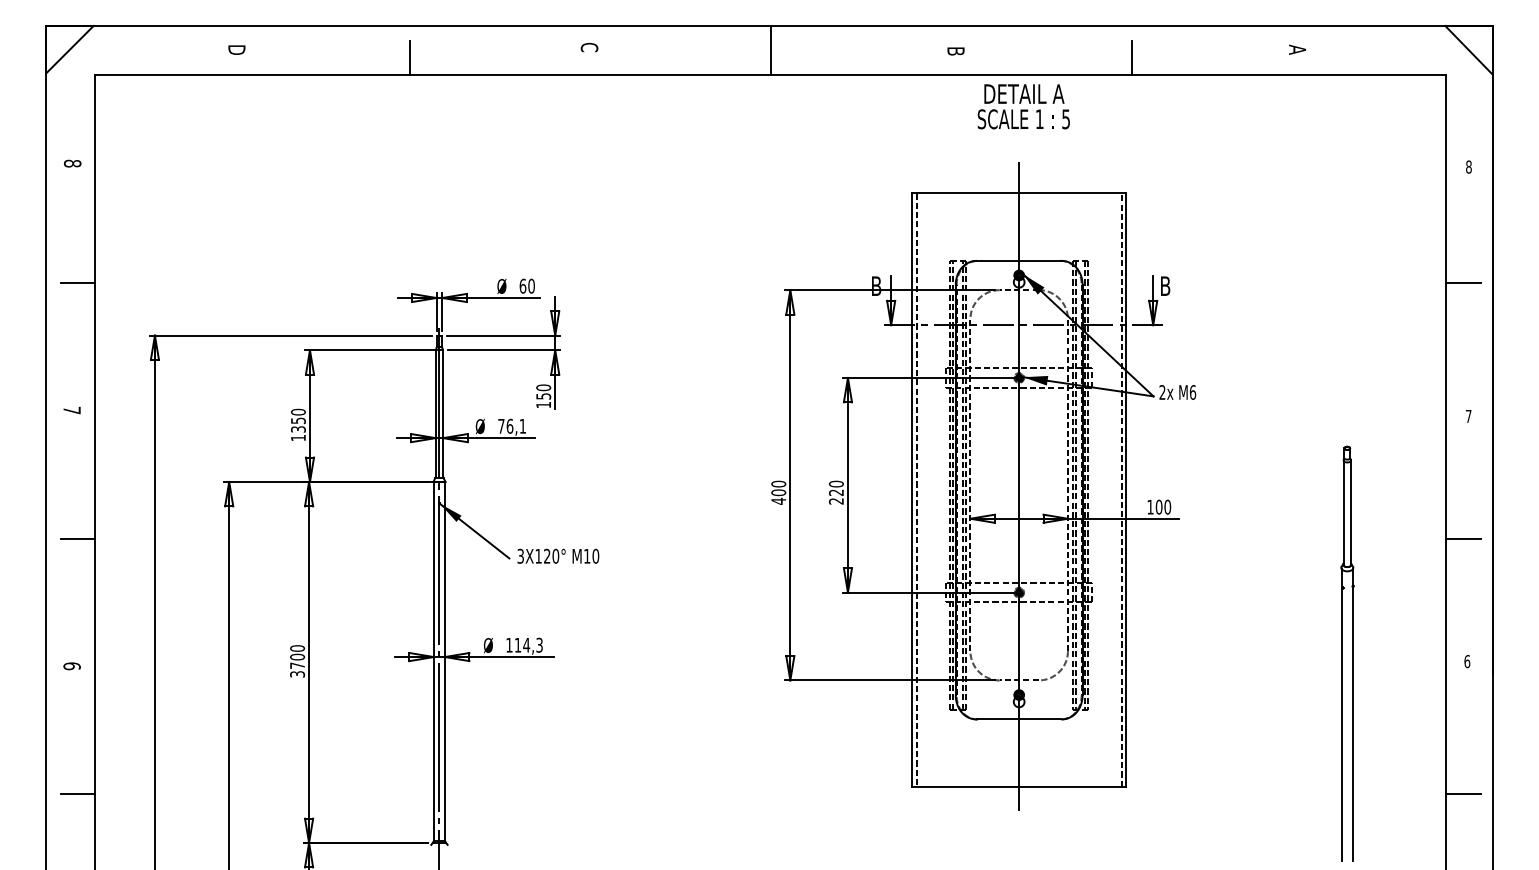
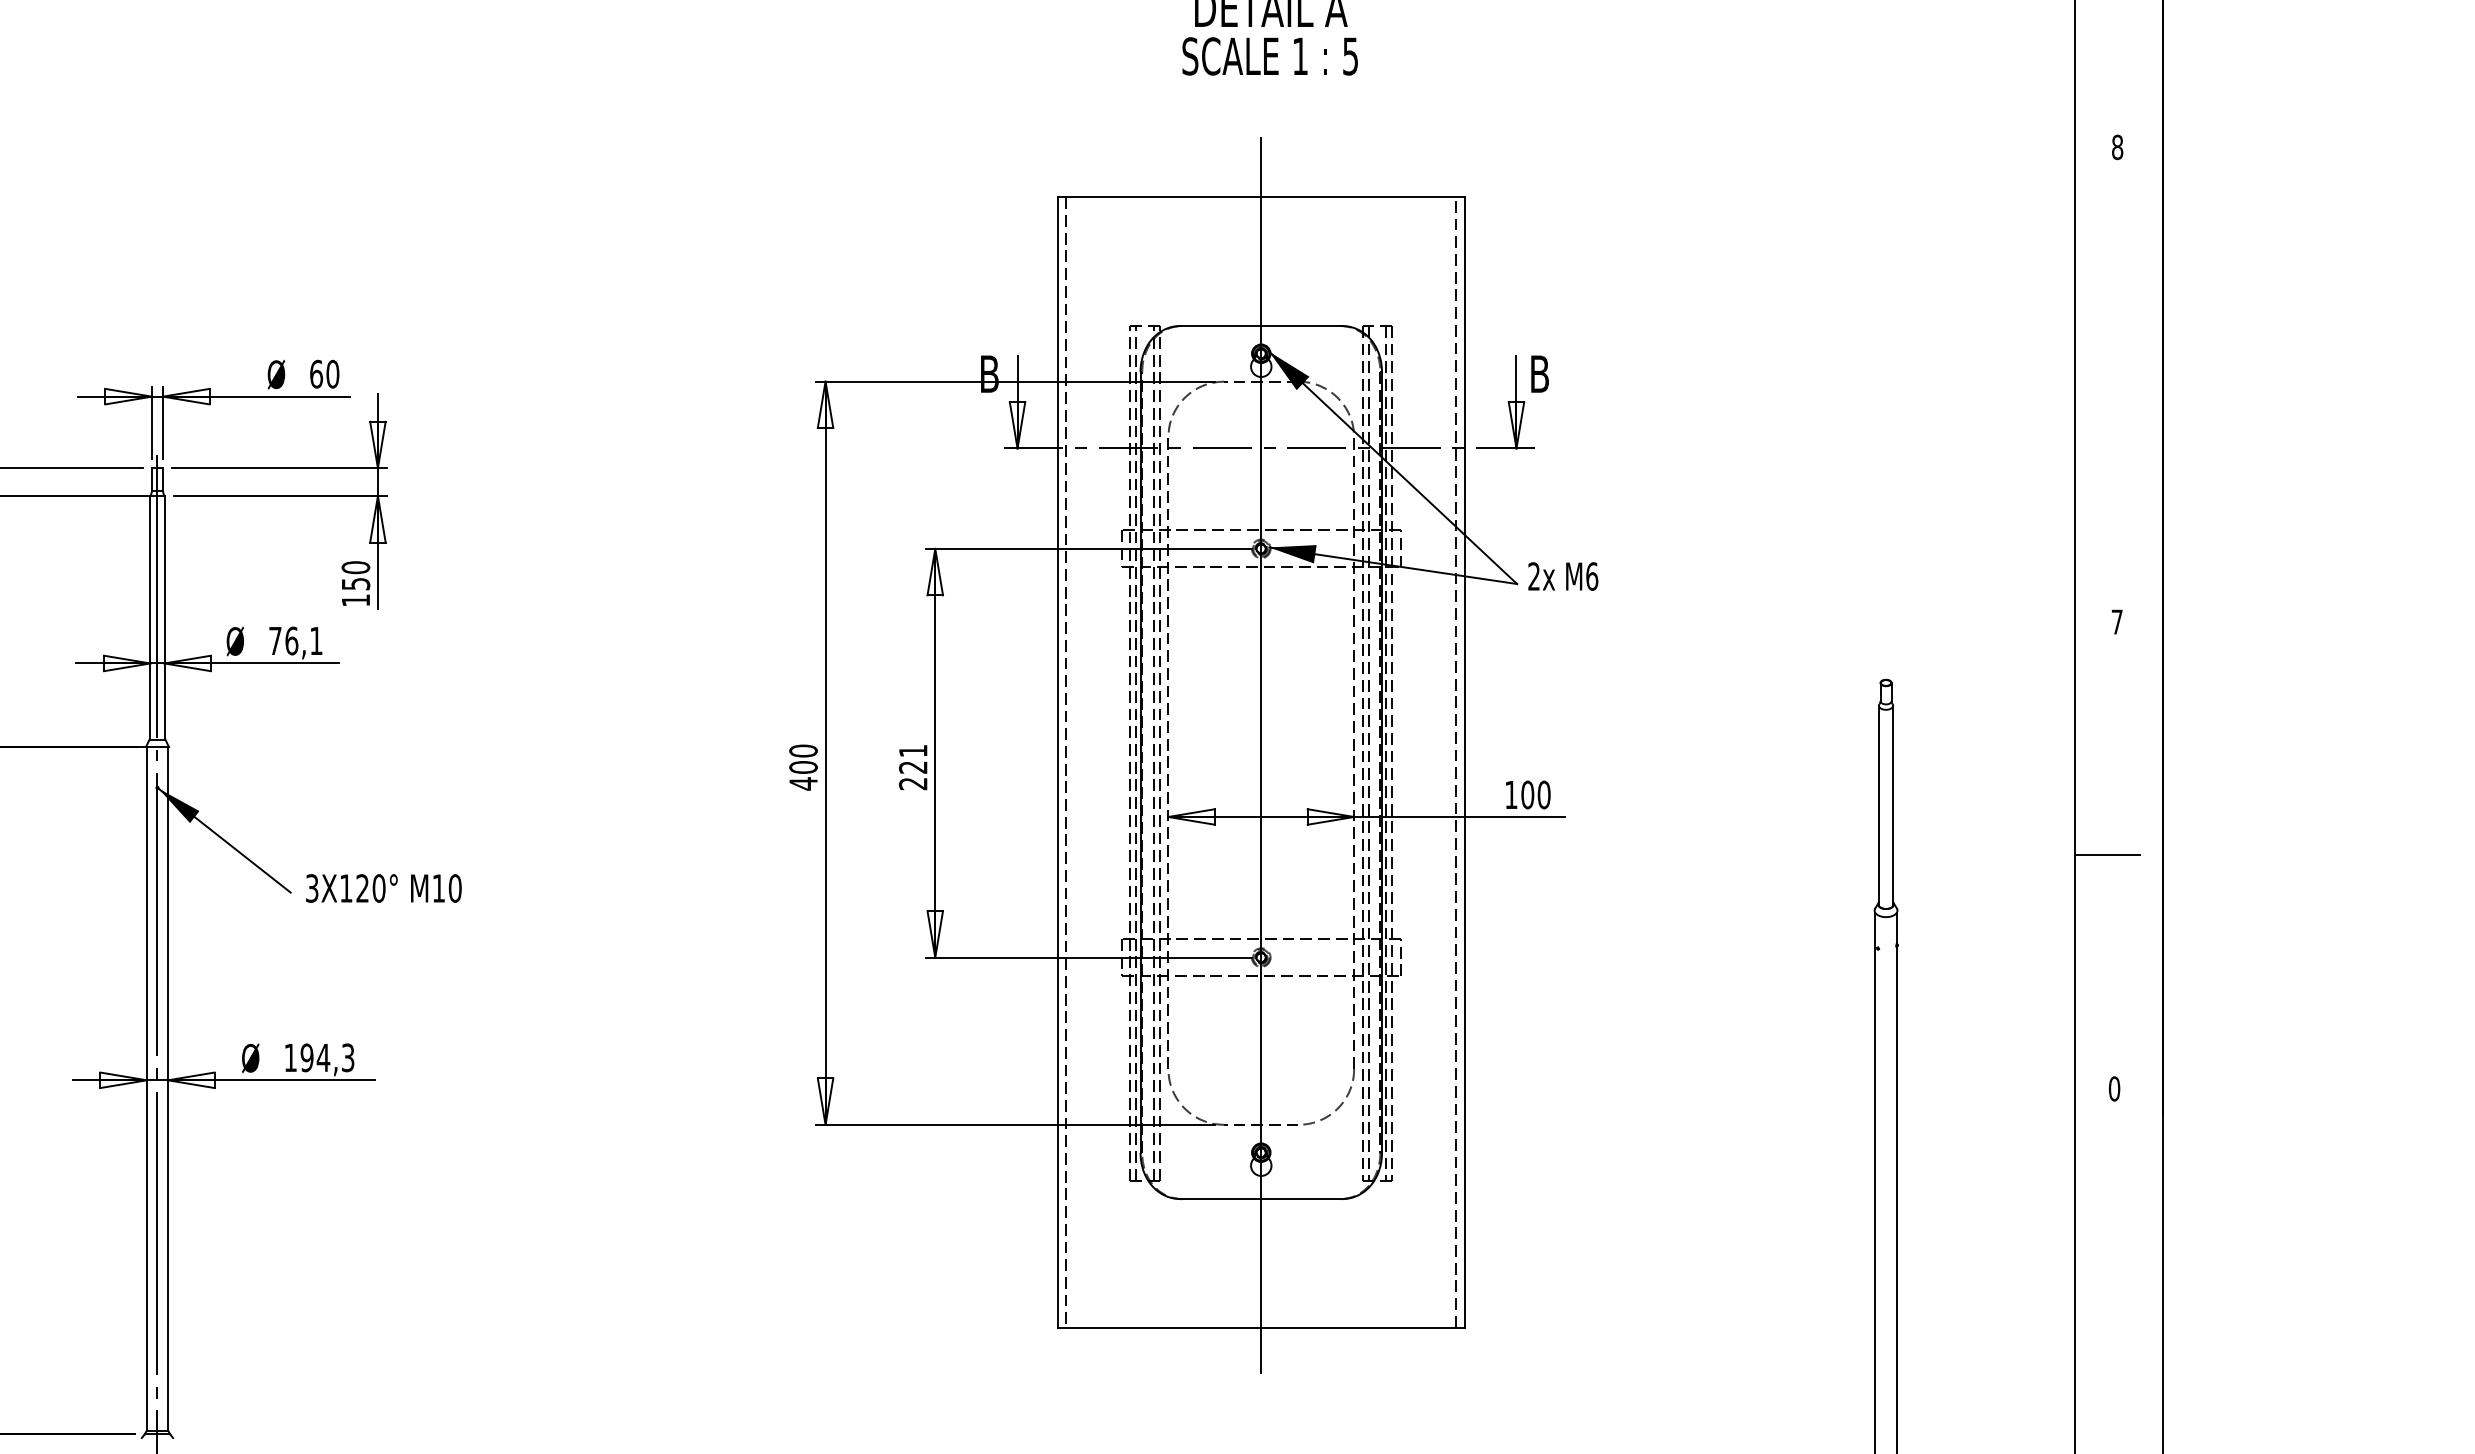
line: (1463, 282) -> (2107, 367), removed
text: (835, 483) -> (911, 749), 220 -> 221
text: (517, 644) -> (306, 1056), 114,3 -> 194,3
text: (1467, 661) -> (2114, 1088), 6 -> 0
line: (1463, 794) -> (2107, 1341), removed

